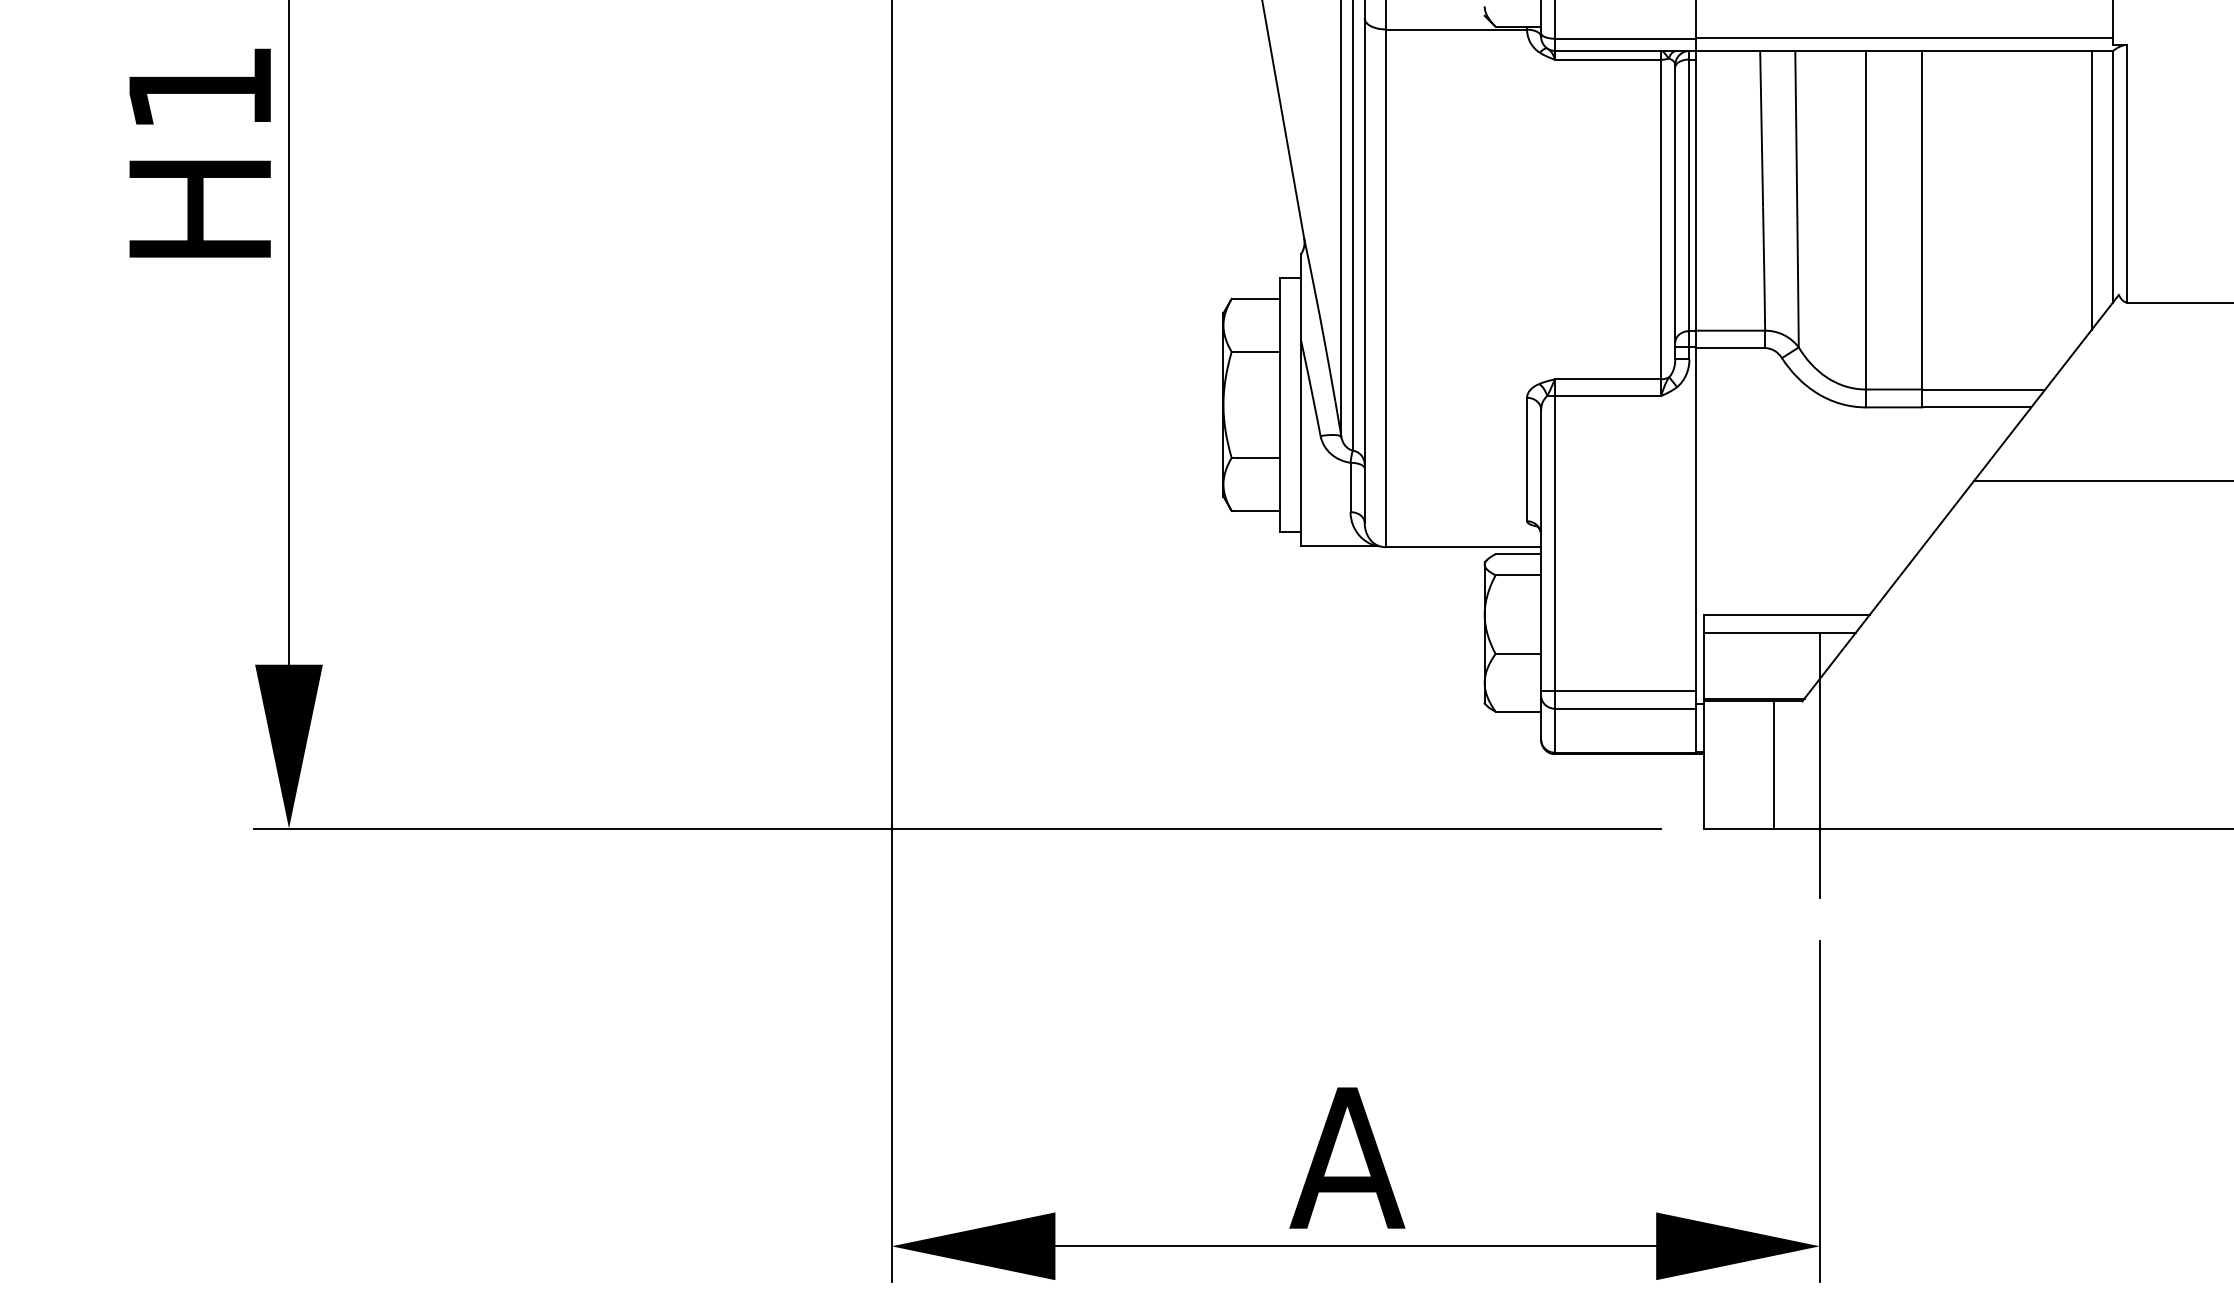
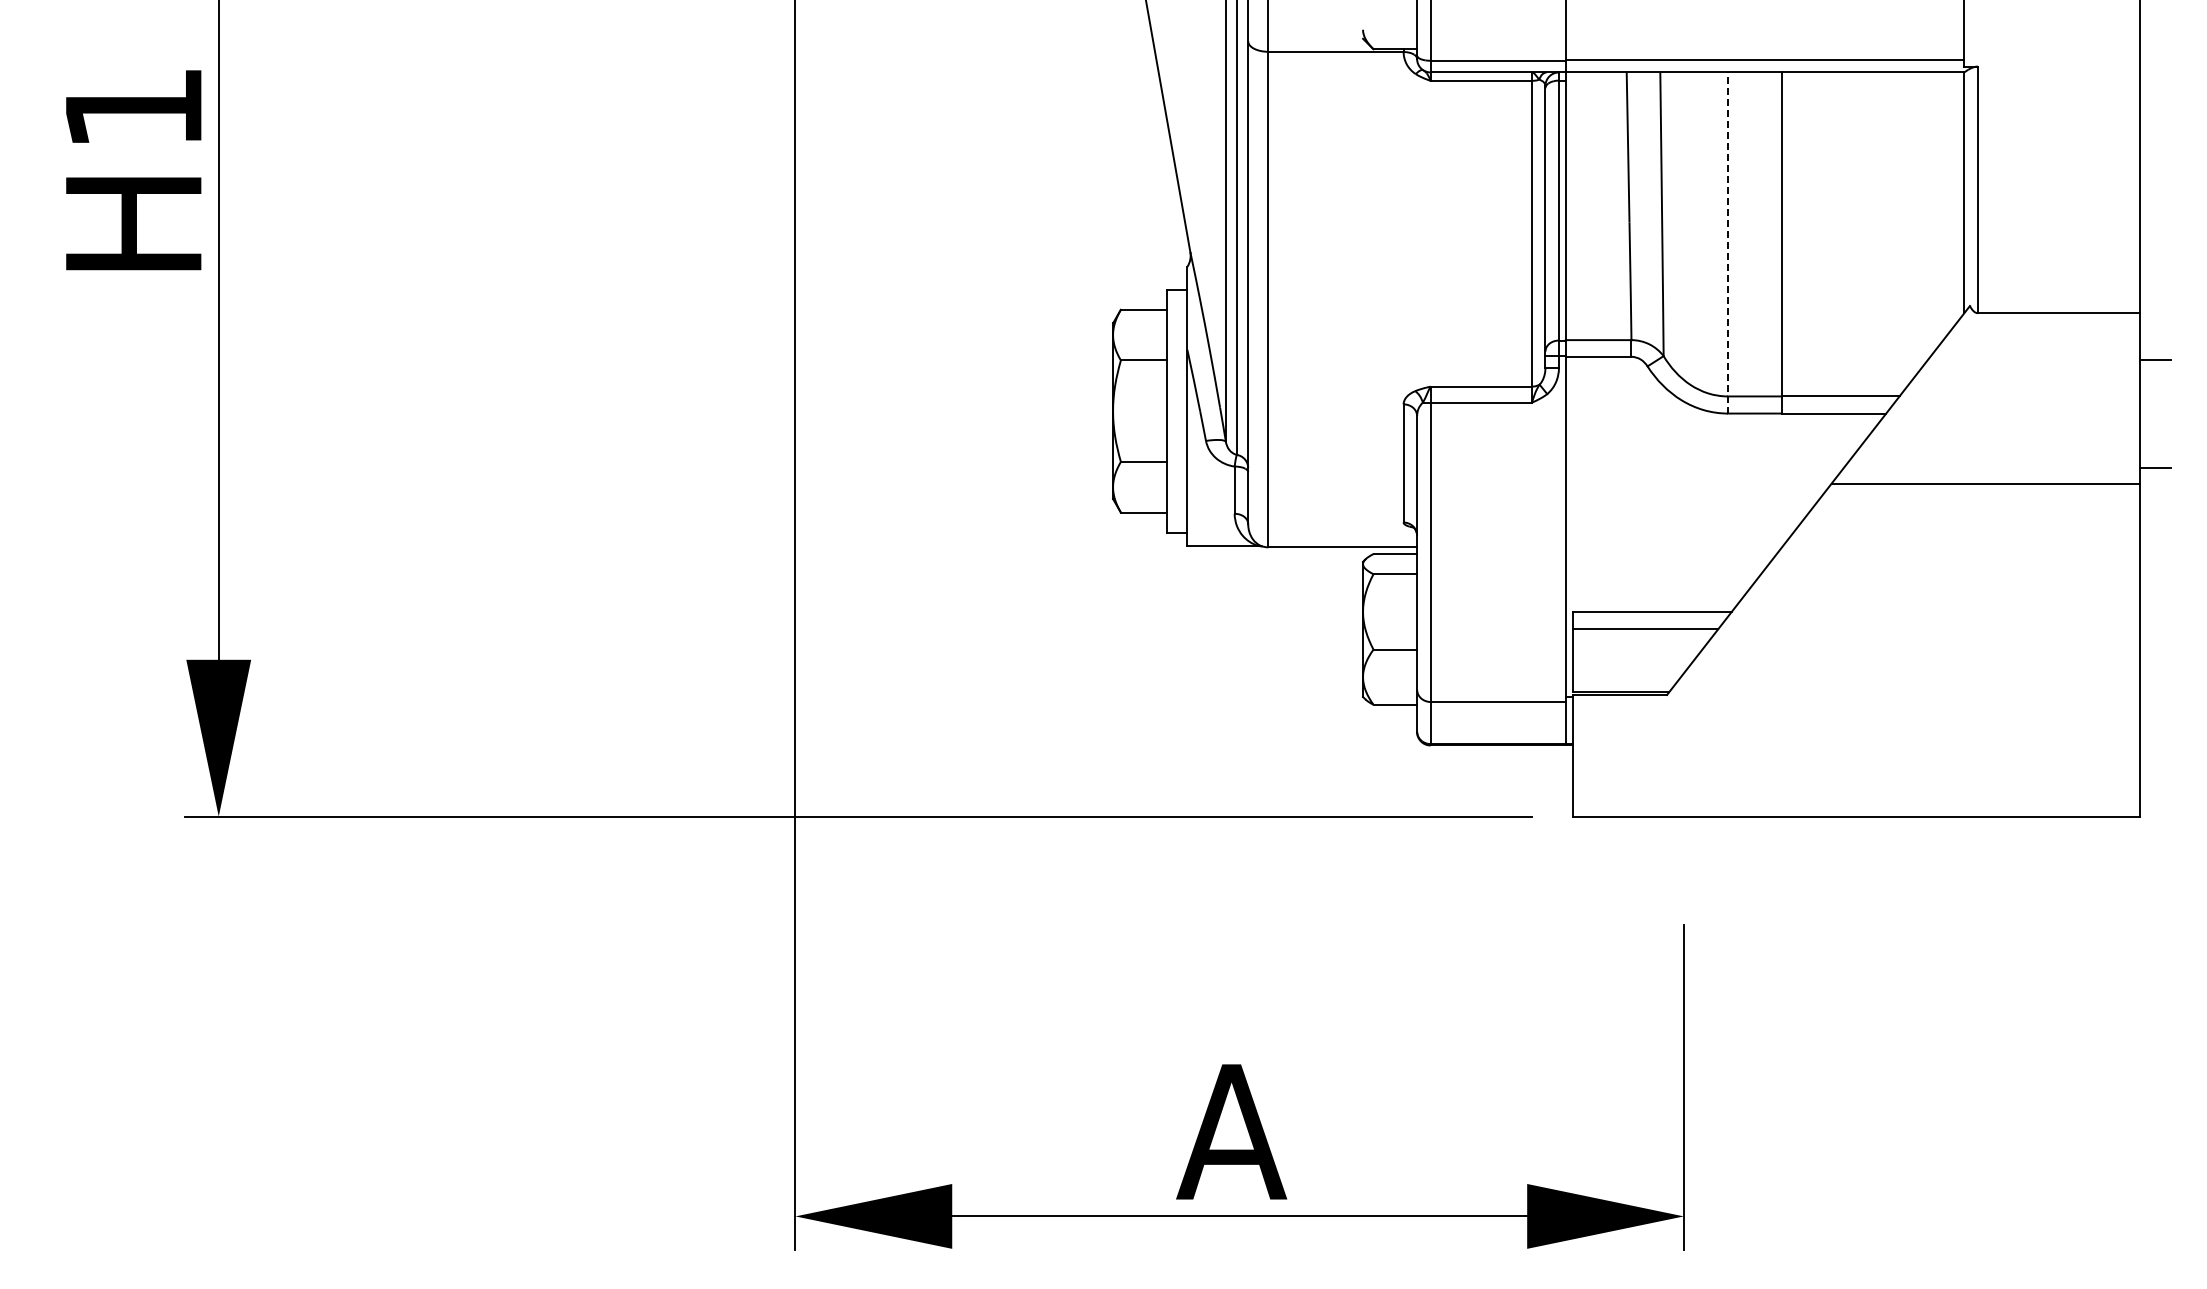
line: (2092, 190) -> (1944, 205), removed
line: (1865, 229) -> (1727, 243), solid -> dashed
line: (1618, 690) -> (1491, 684), removed
line: (1774, 764) -> (1640, 755), removed
line: (1819, 764) -> (1683, 755), removed

